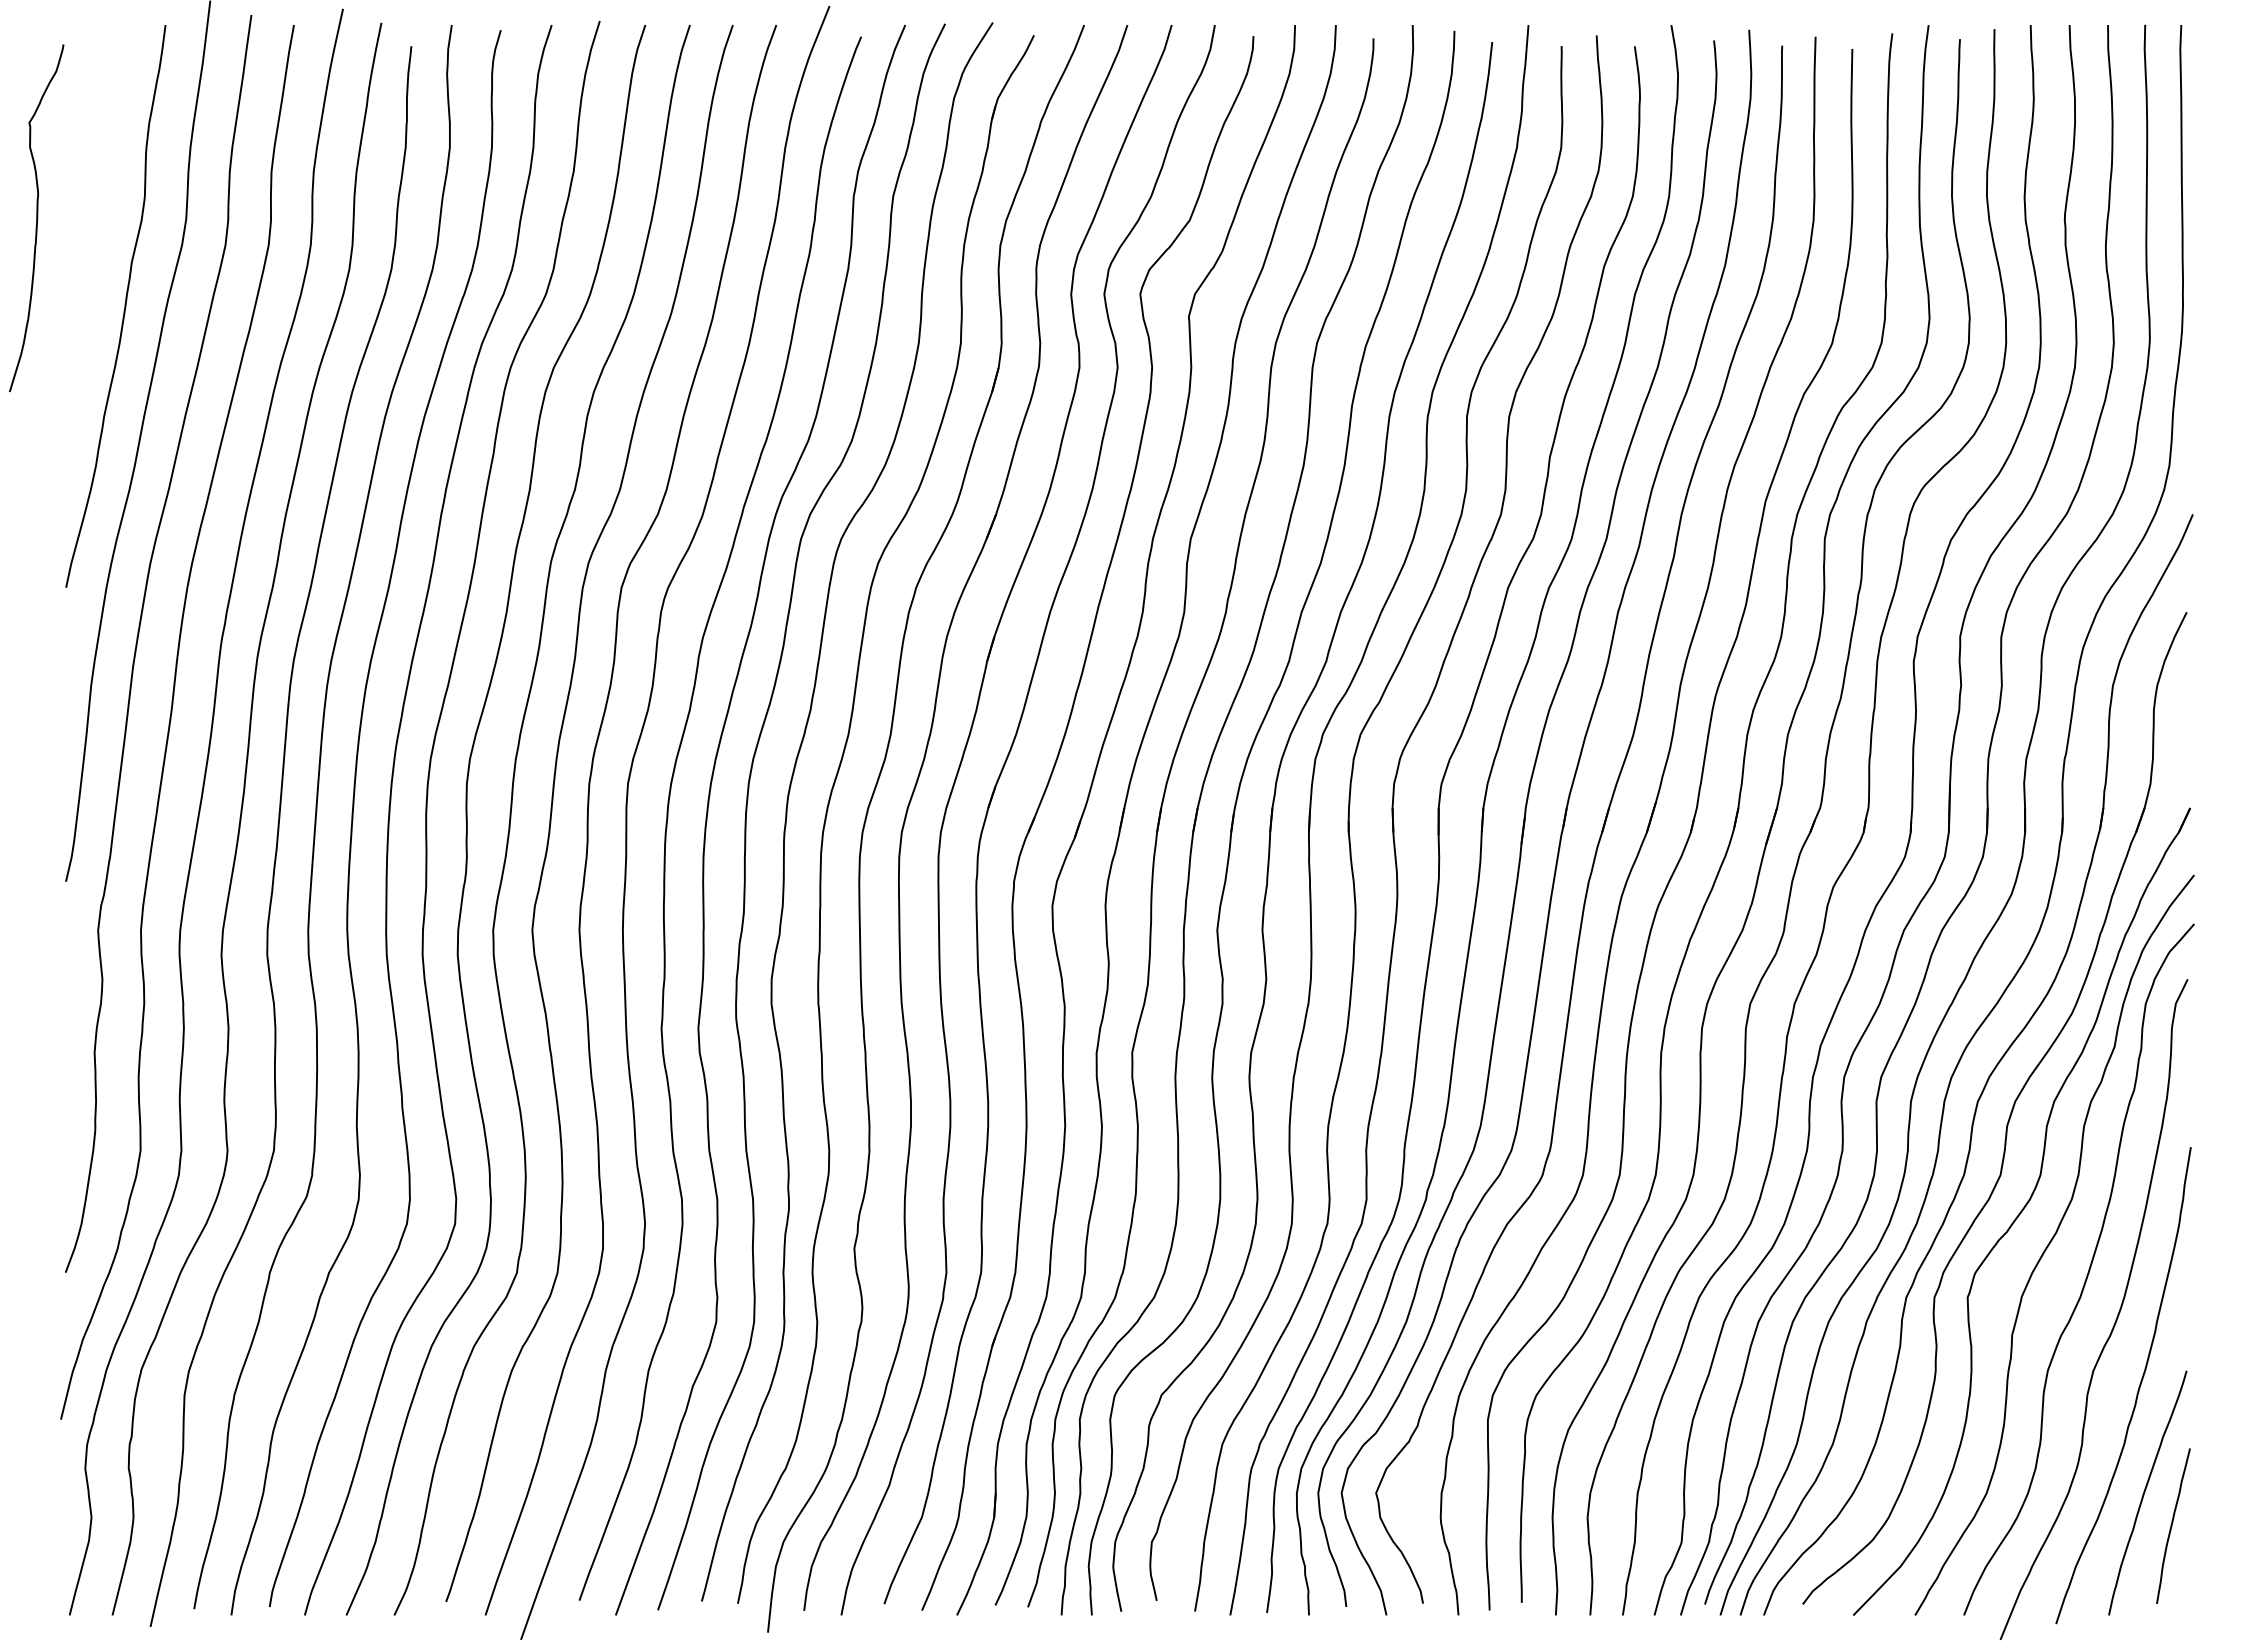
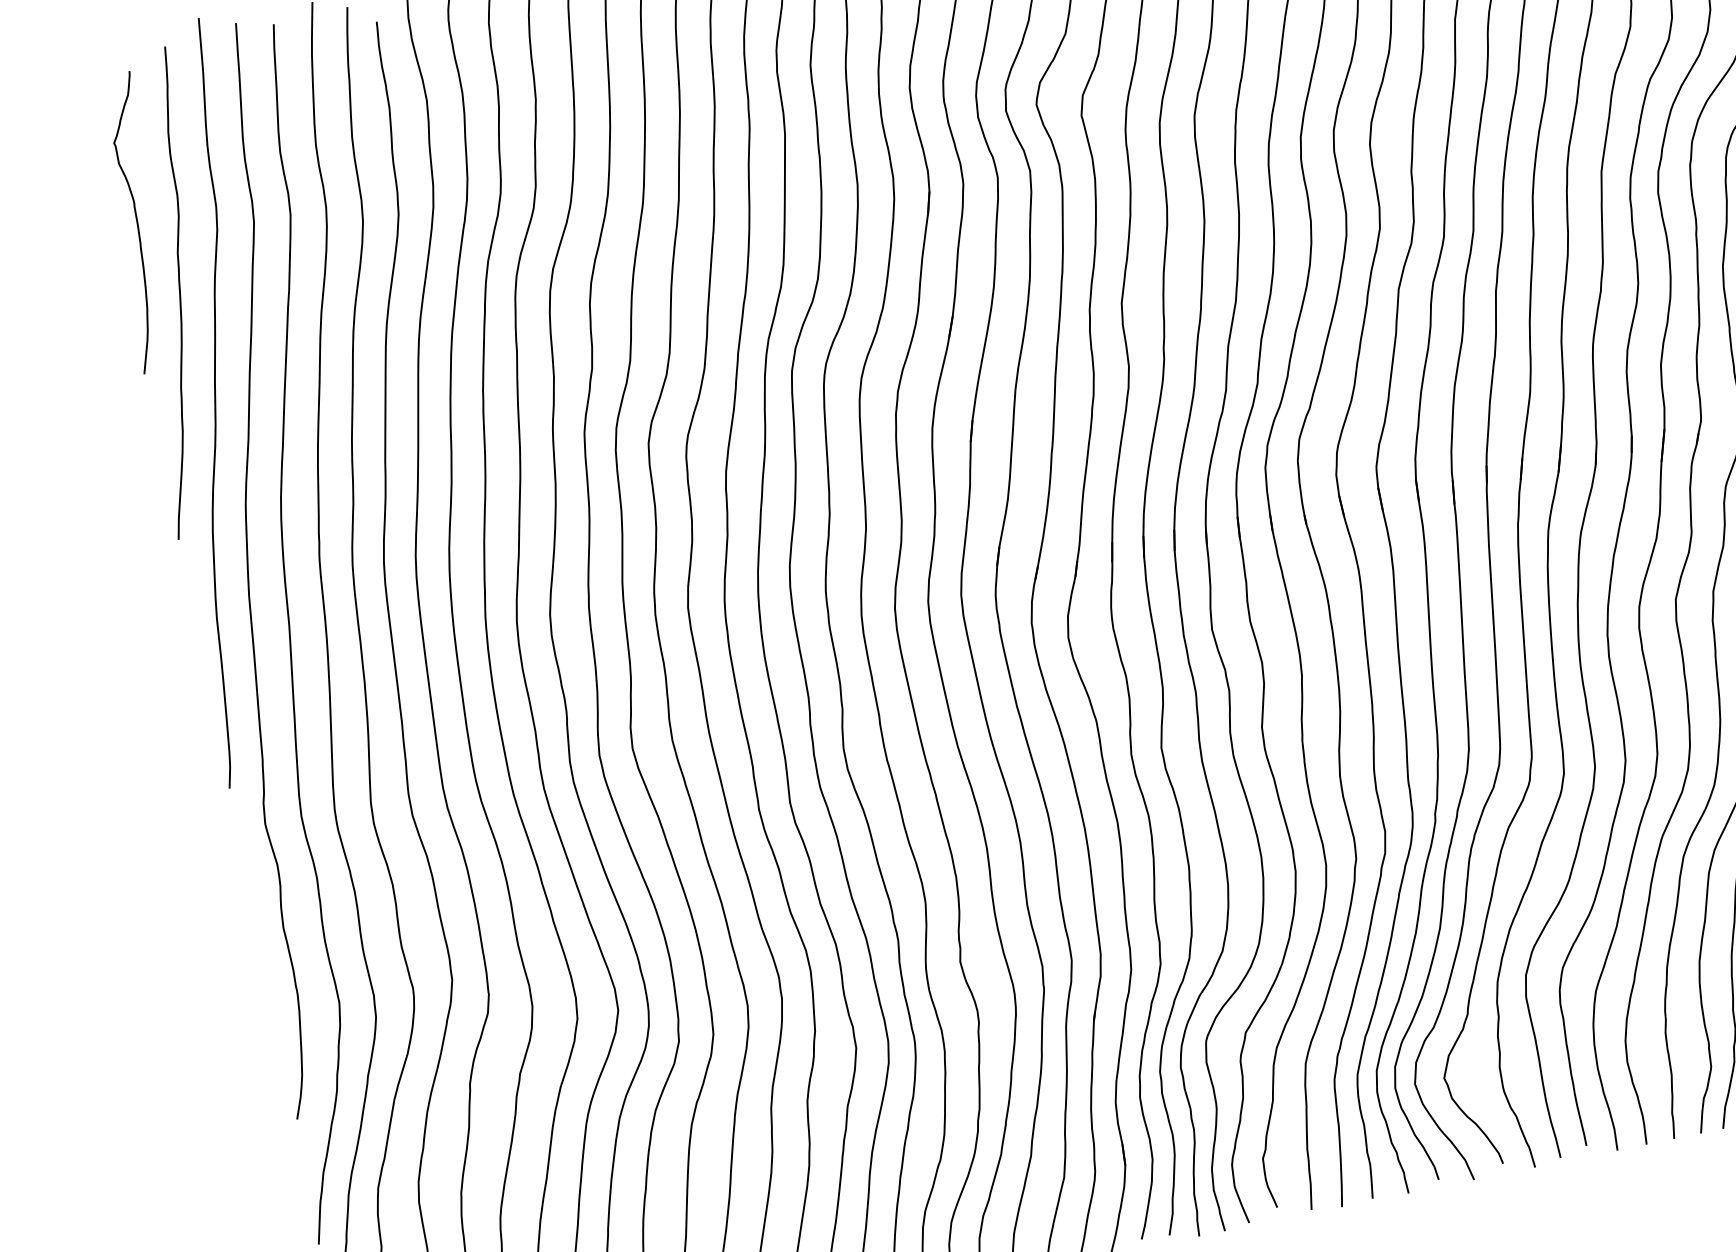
curve: (36, 218) -> (136, 222), moved

